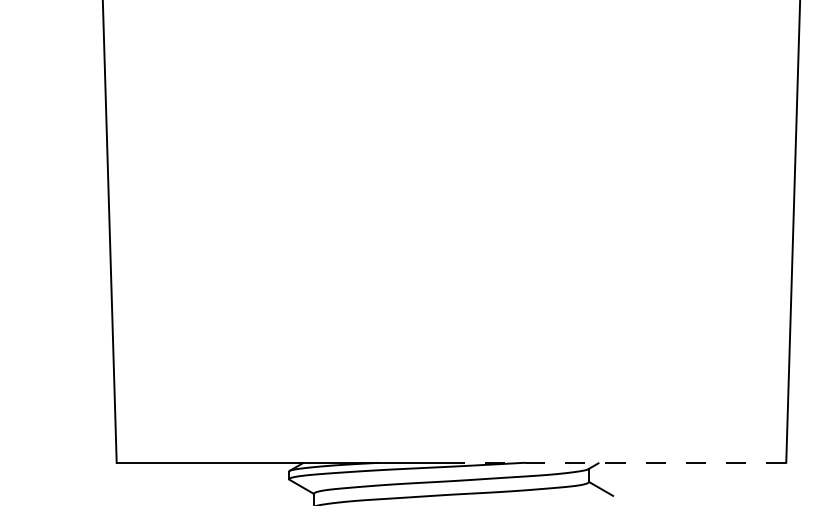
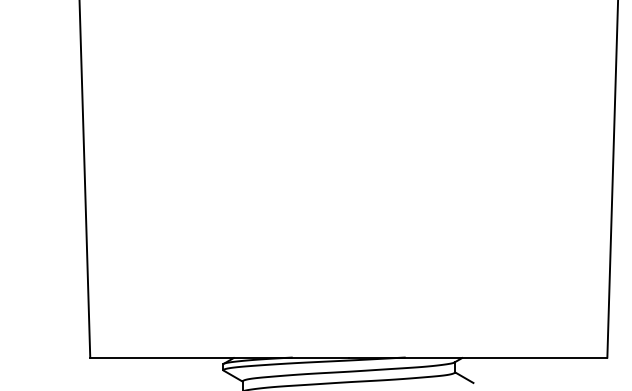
line: (618, 462) -> (477, 357), dashed -> solid

